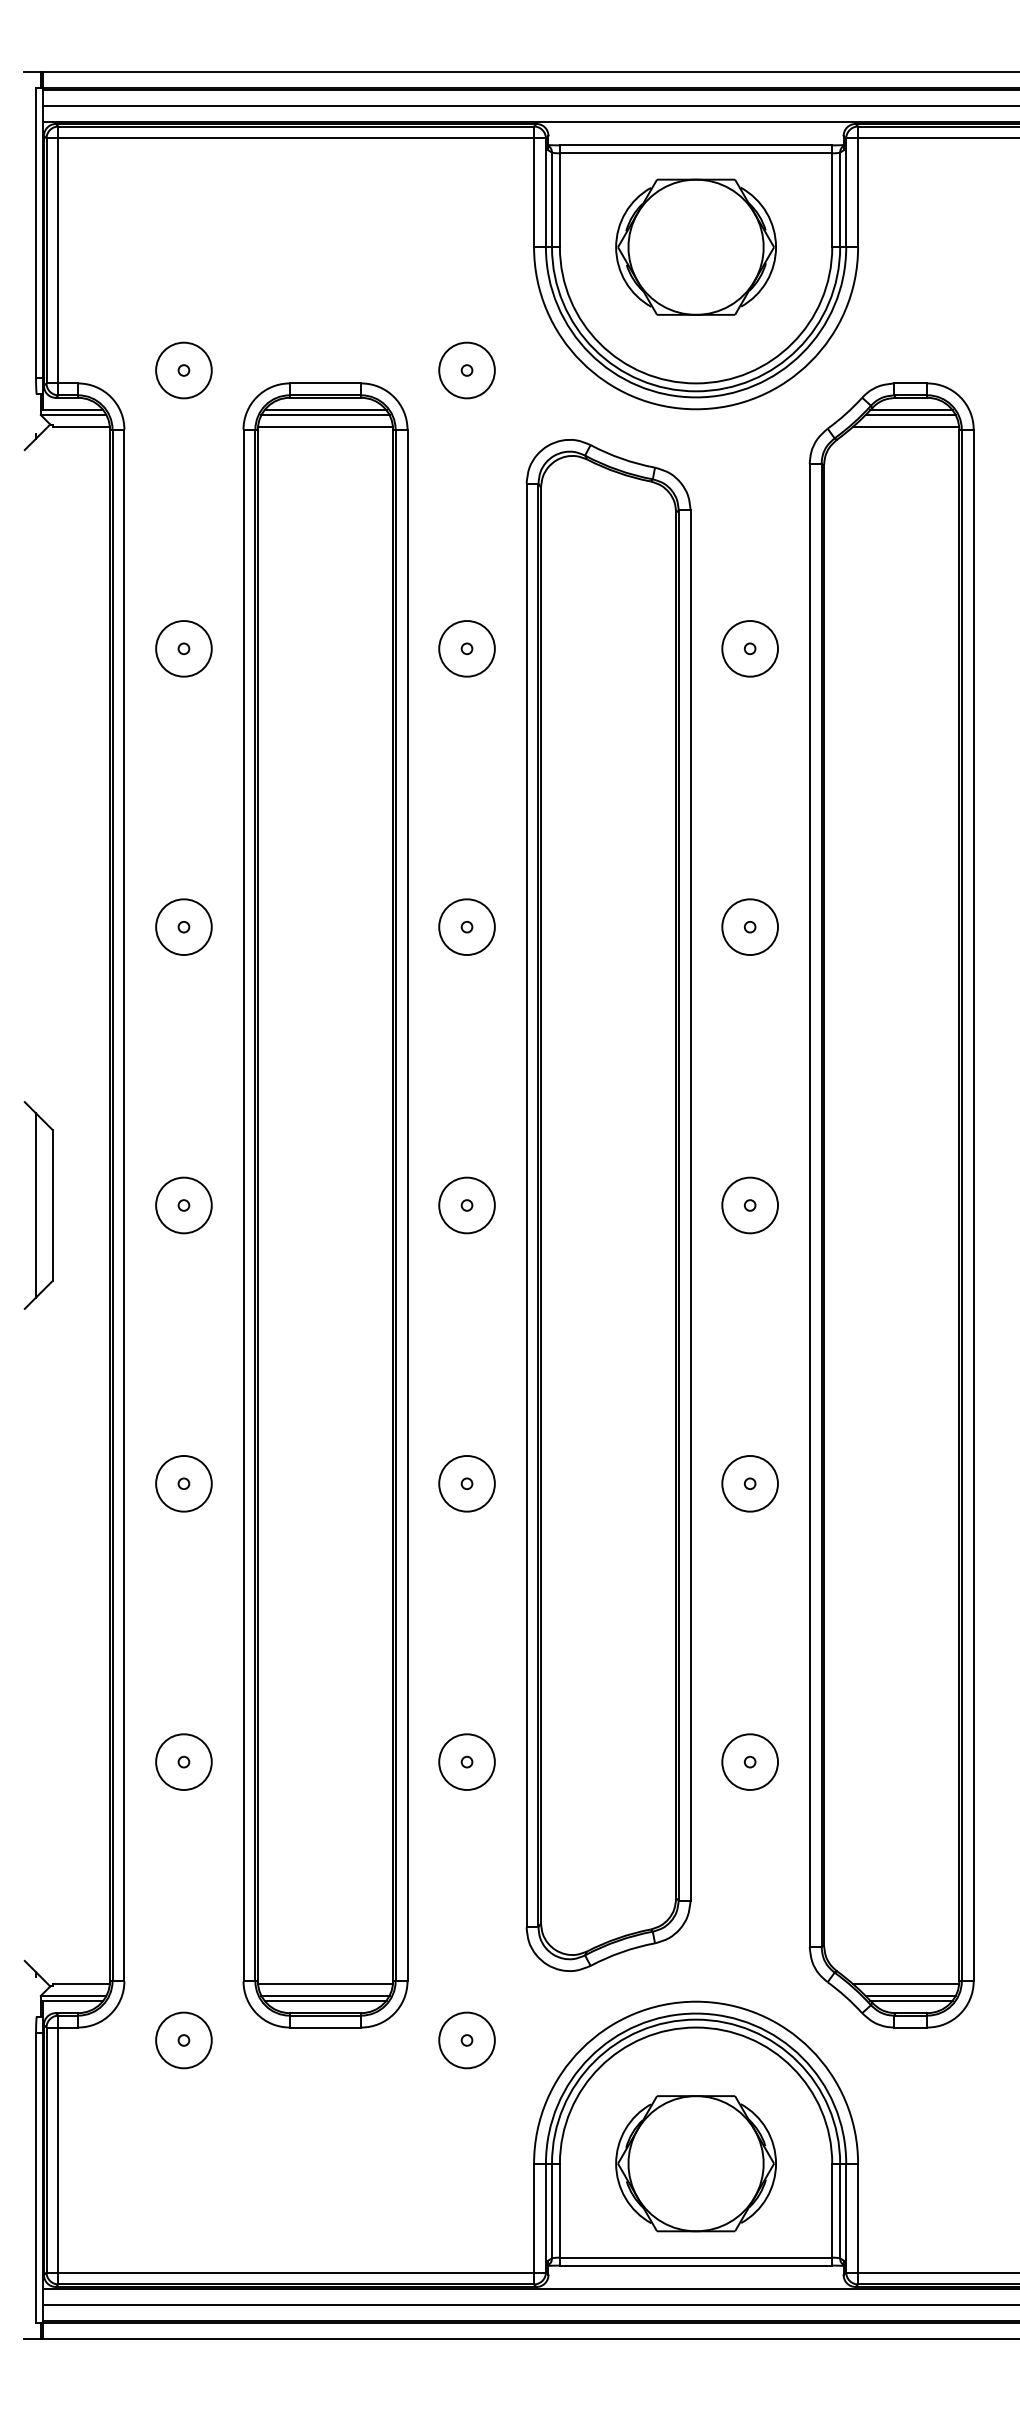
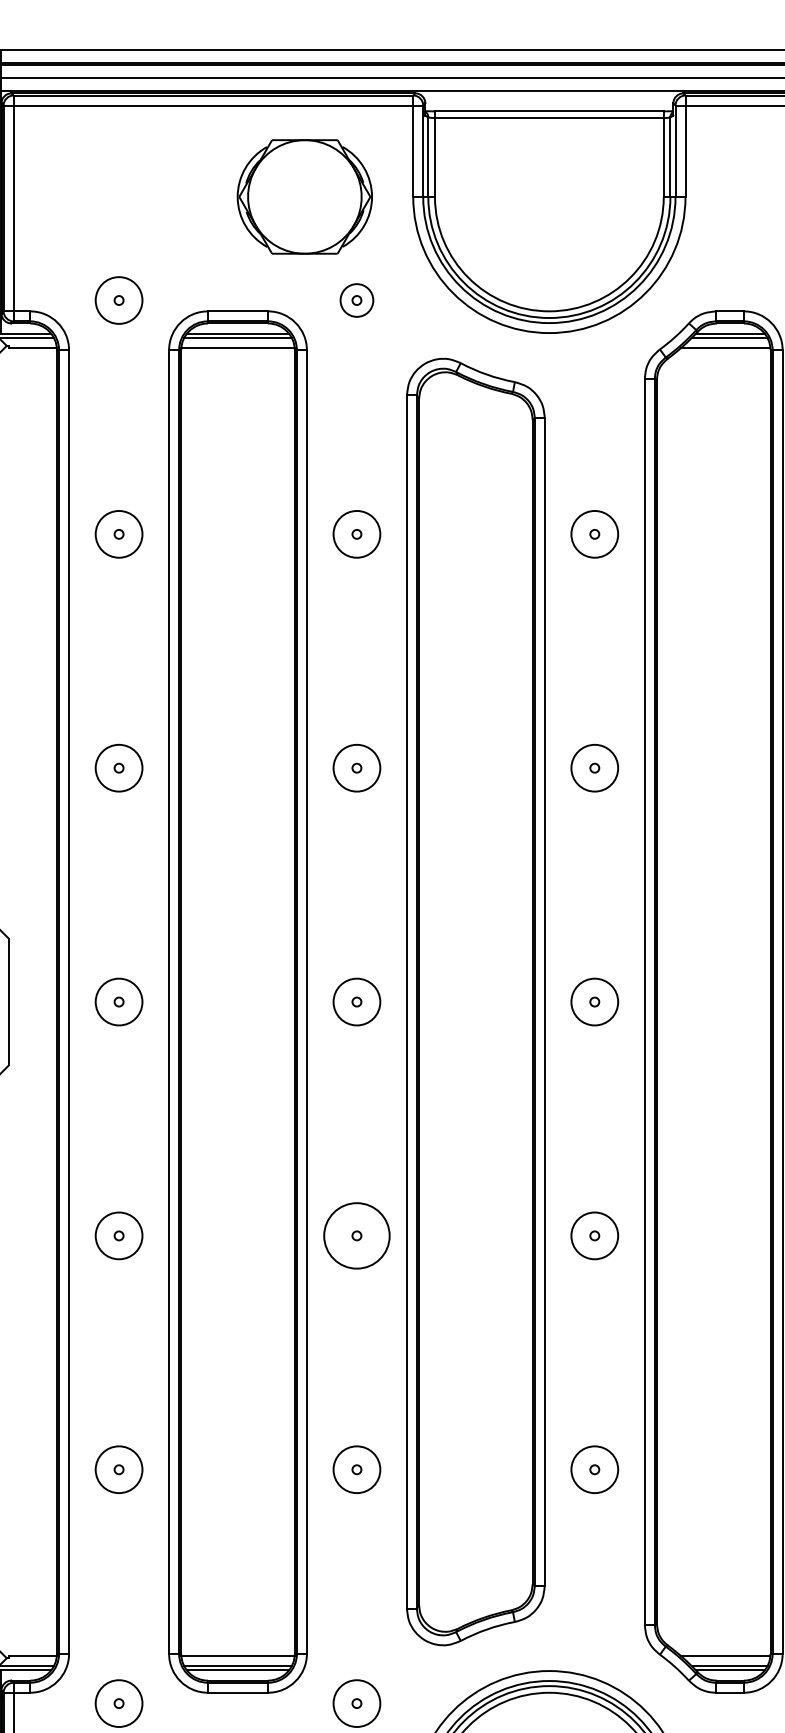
part: (695, 246) -> (304, 196), moved
circle: (466, 370) -> (356, 300), size x0.7
circle: (466, 1483) -> (356, 1235), size x1.4

